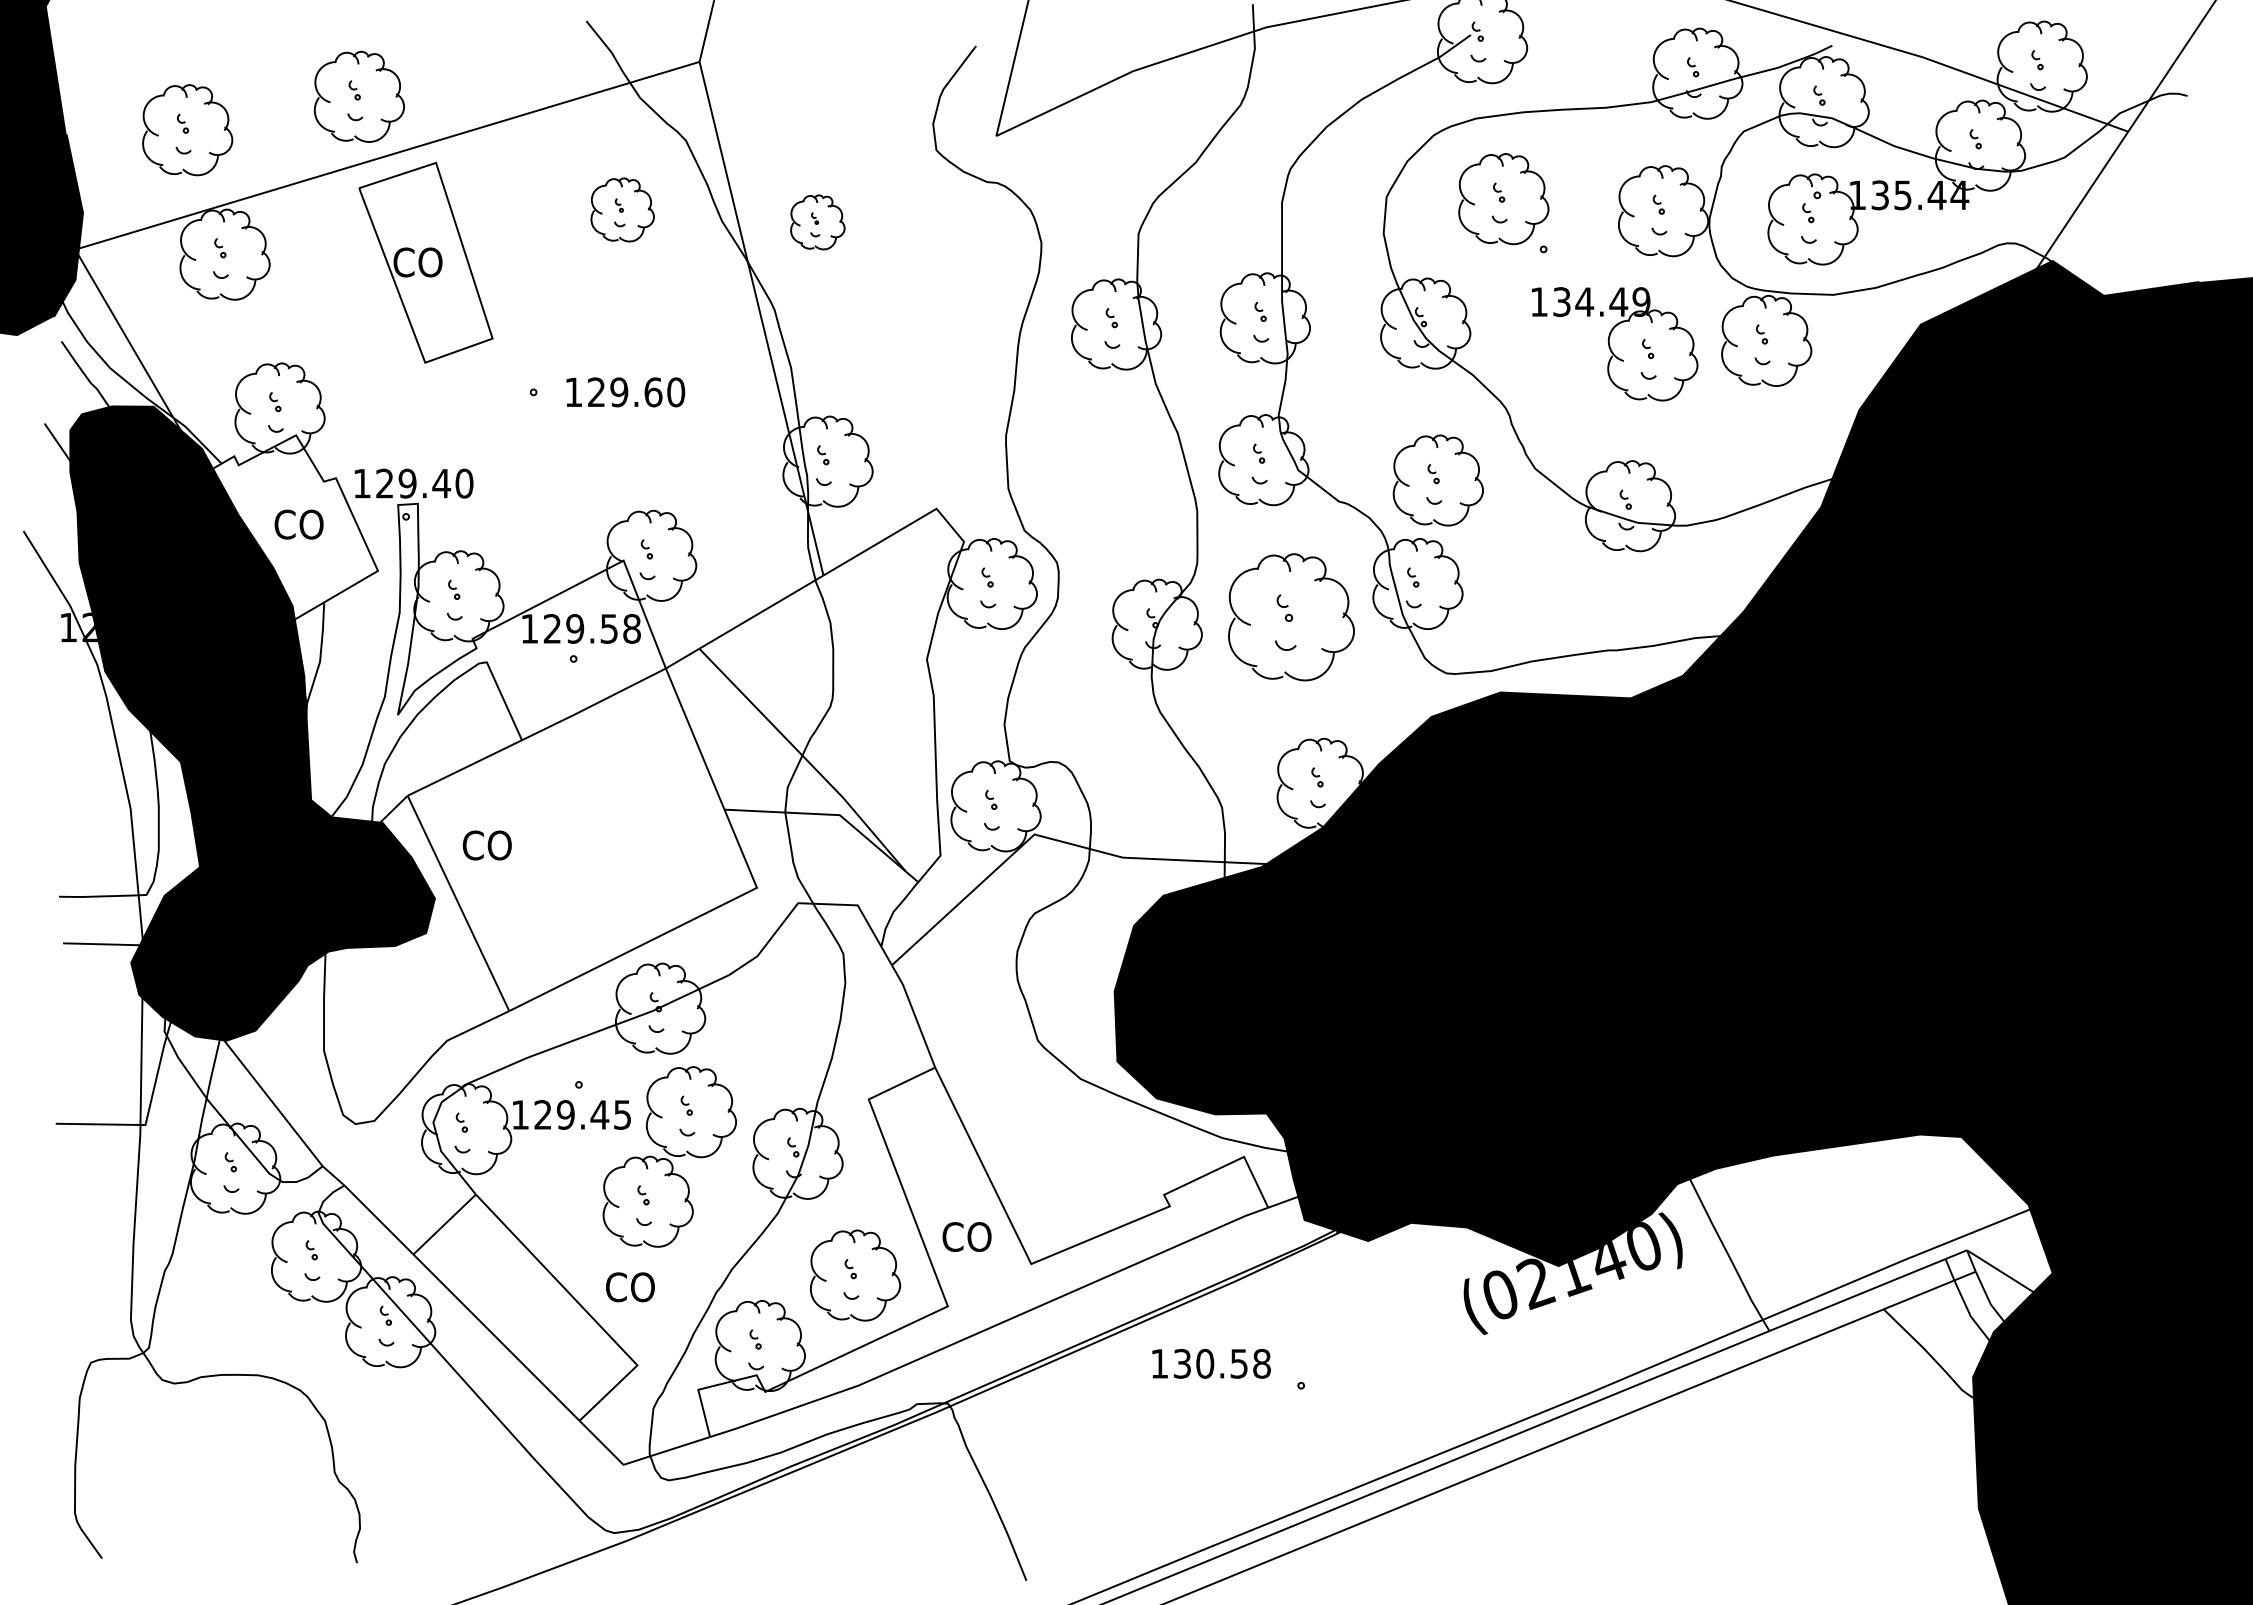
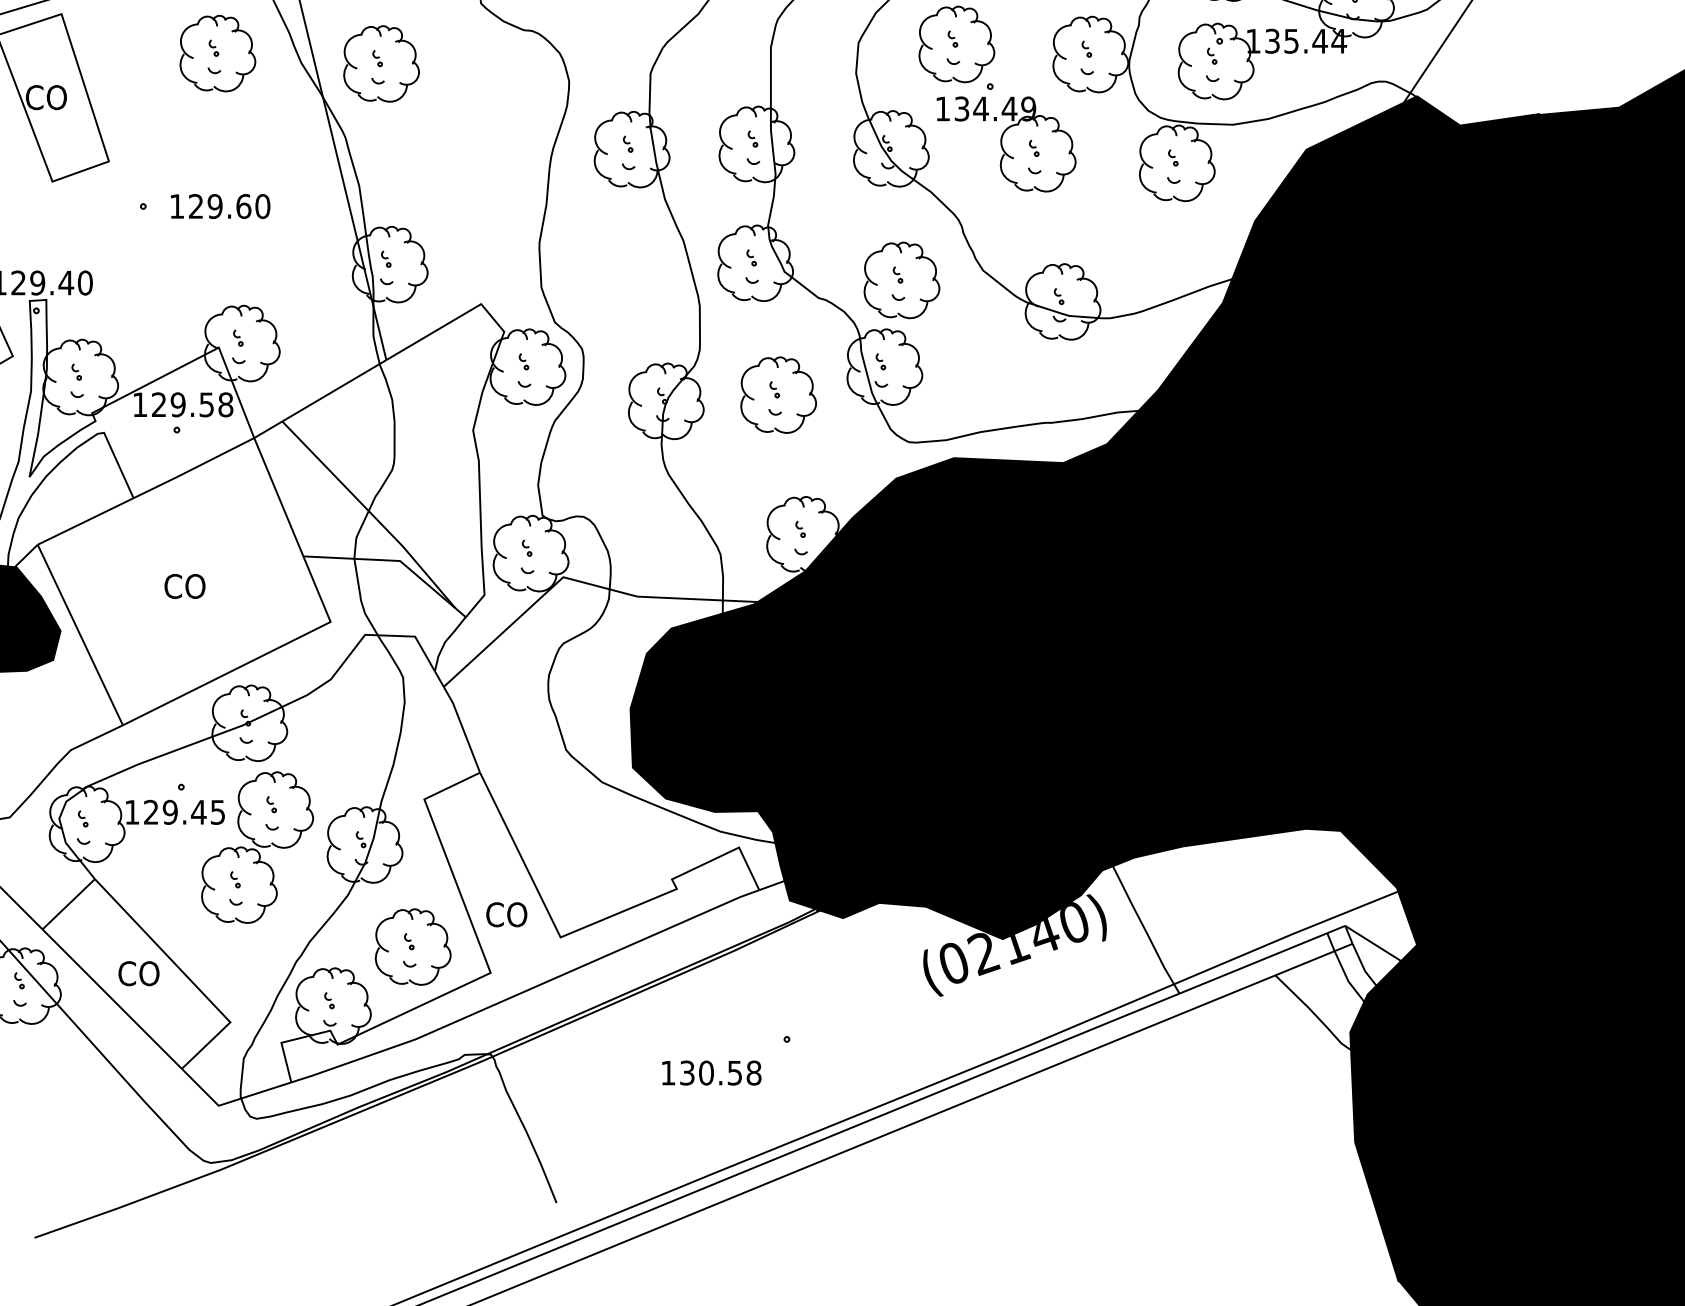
part: (622, 209) -> (217, 53), size x1.43
part: (817, 222) -> (381, 64), size x1.67
part: (1615, 344) -> (1006, 144), moved
part: (1290, 617) -> (777, 395), size x0.71
text: (486, 845) -> (184, 586), moved
text: (630, 1287) -> (139, 973), moved
text: (1211, 1363) -> (711, 1072), moved

